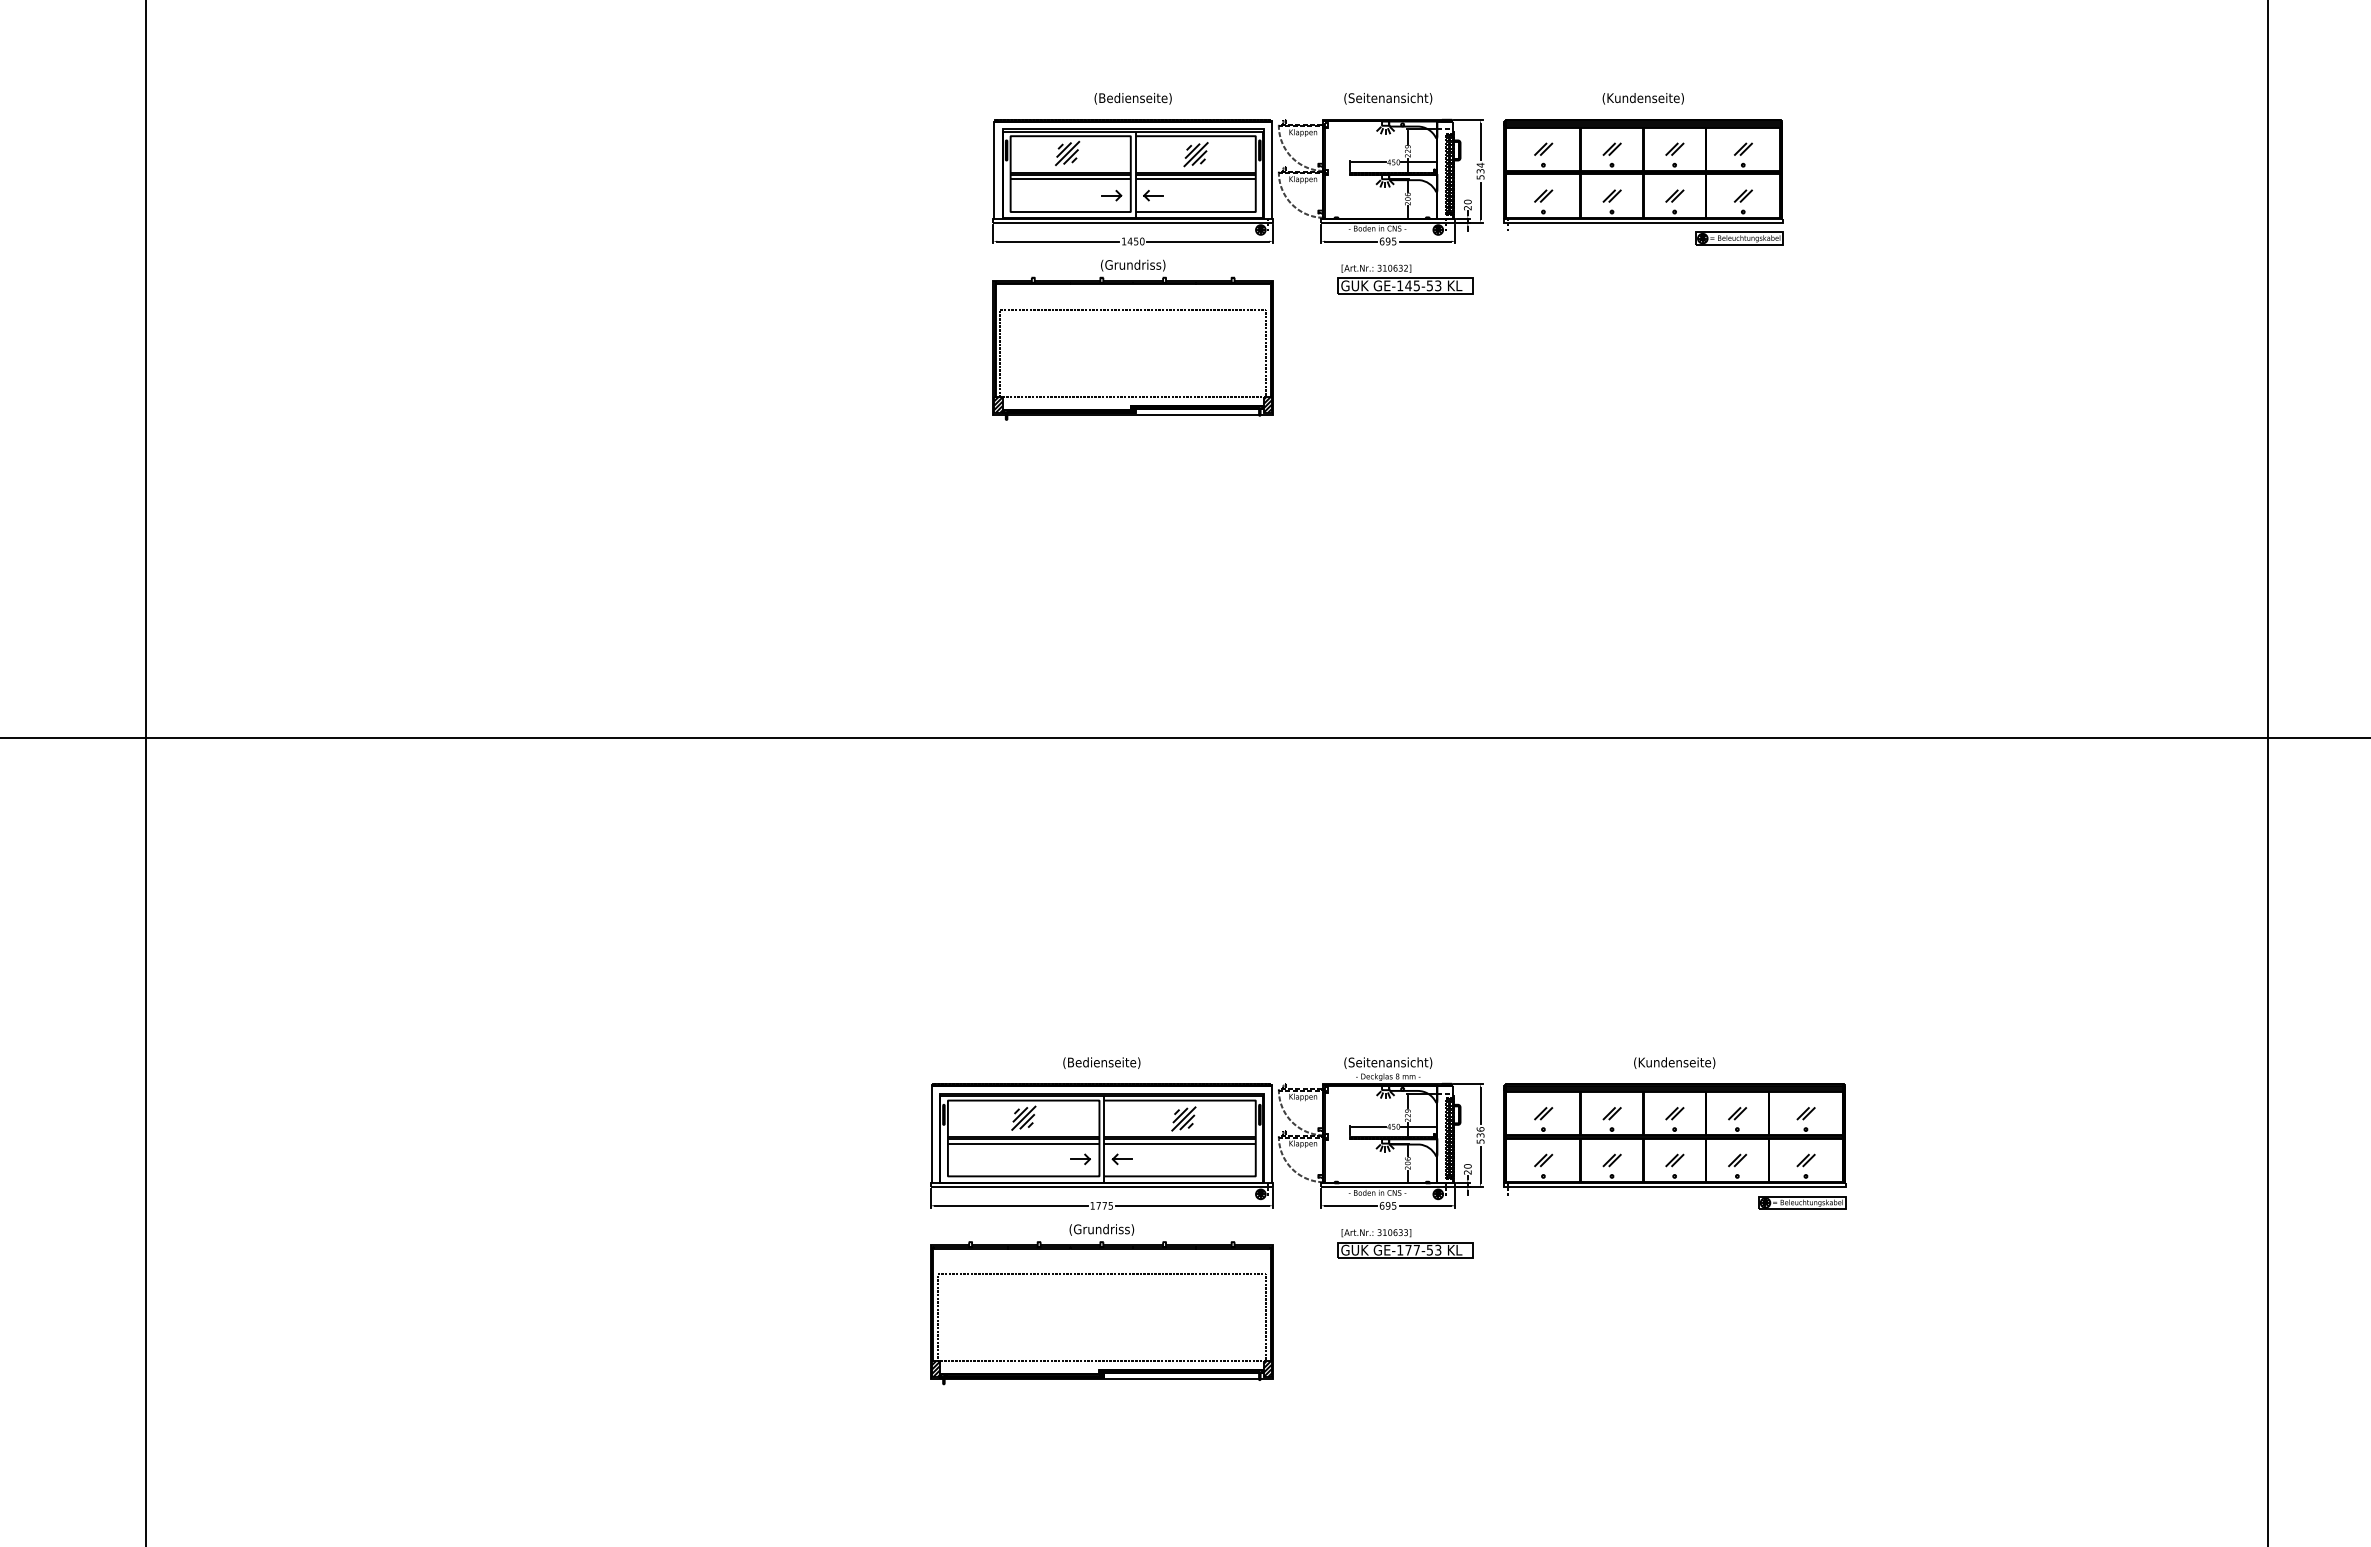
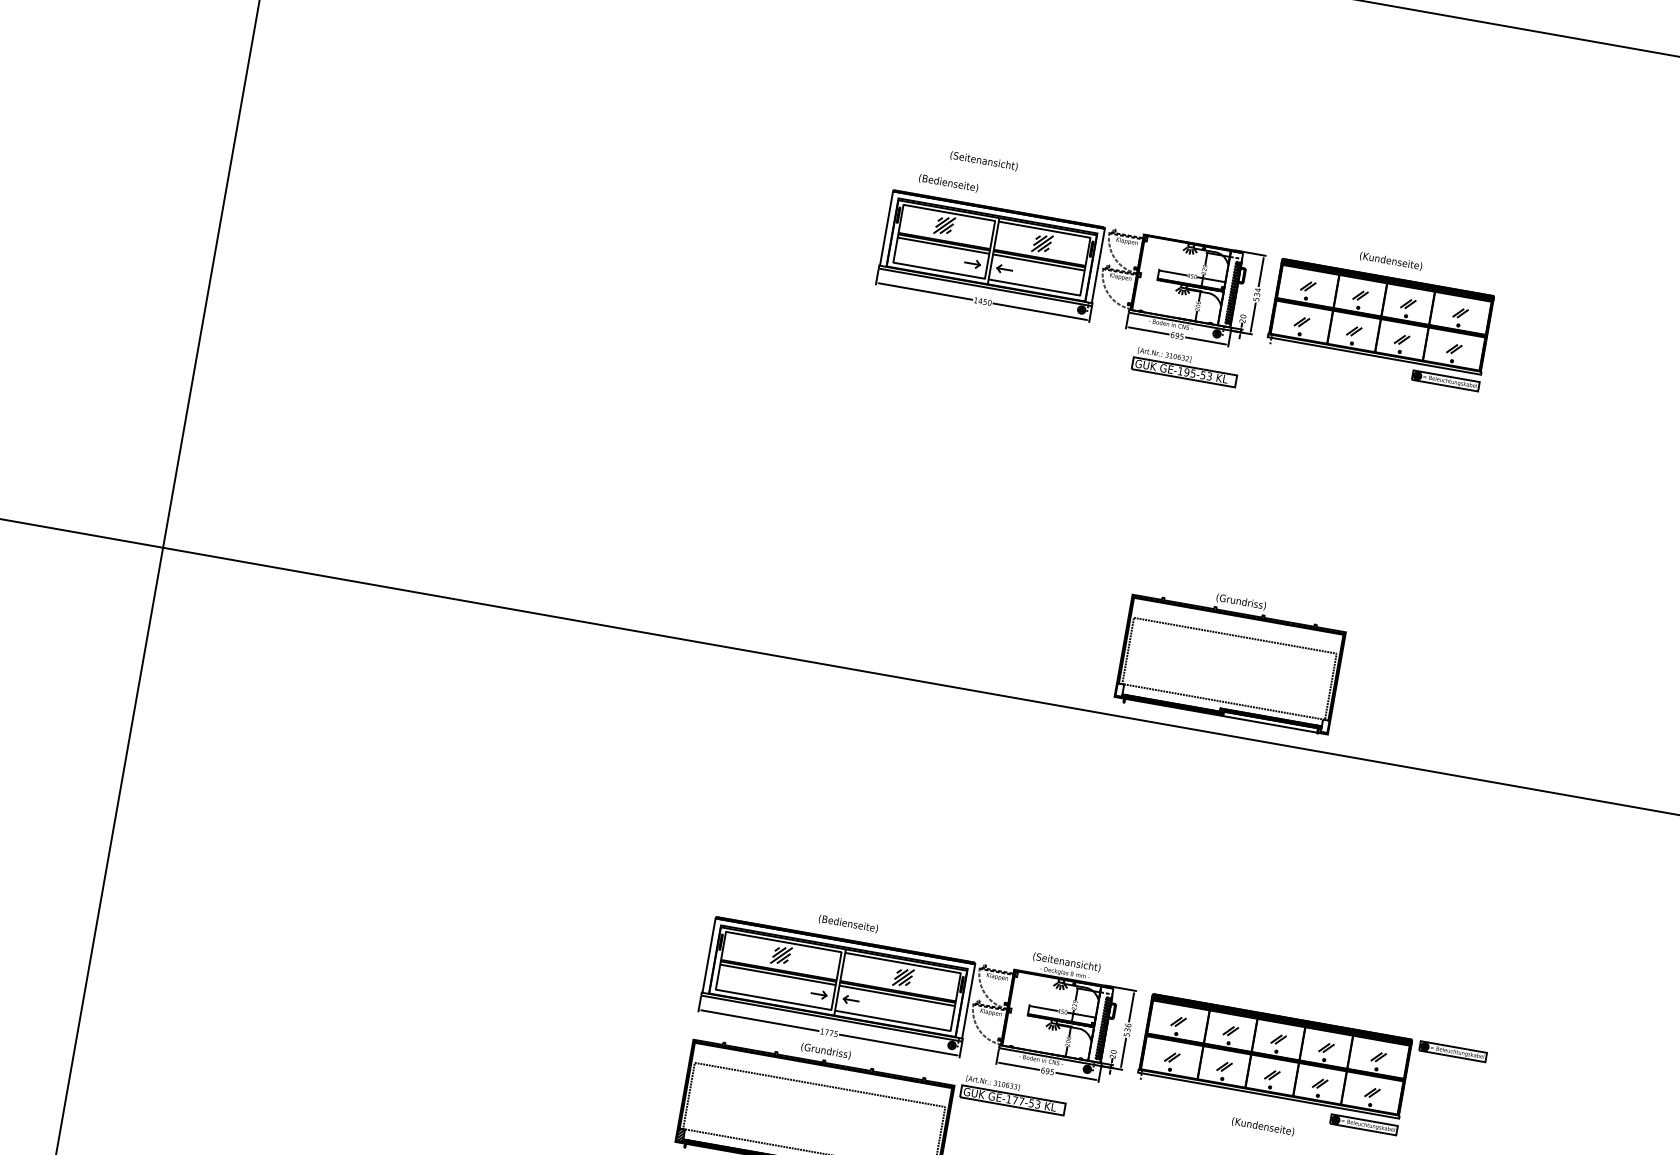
text: (1132, 98) -> (948, 183), moved
text: (1388, 98) -> (984, 161), moved
text: (1408, 285) -> (1186, 372), GE-145-53 -> GE-195-53
part: (1132, 339) -> (1230, 658), moved
text: (1674, 1062) -> (1263, 1126), moved
part: (1899, 1089) -> (1453, 1051), added
part: (1405, 1243) -> (1013, 1095), moved

